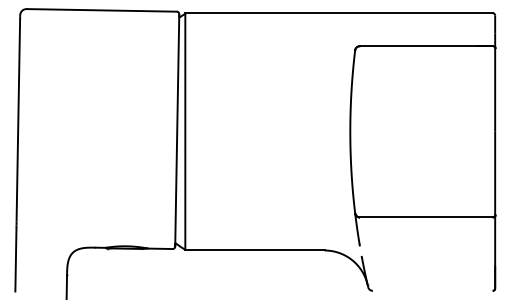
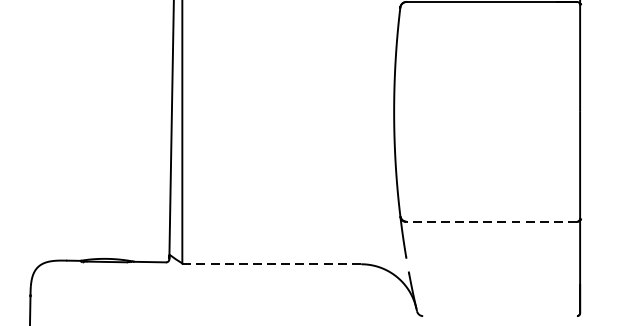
line: (425, 217) -> (490, 221), solid -> dashed
line: (254, 250) -> (271, 264), solid -> dashed

